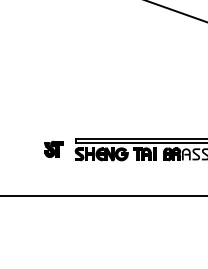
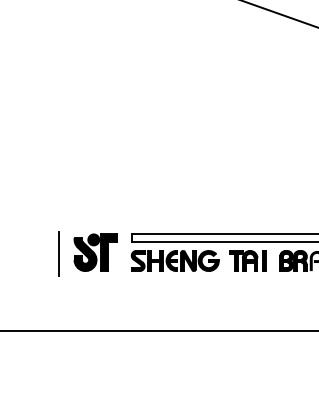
line: (32, 149) -> (59, 252), added
part: (53, 149) -> (94, 252), size x1.43

